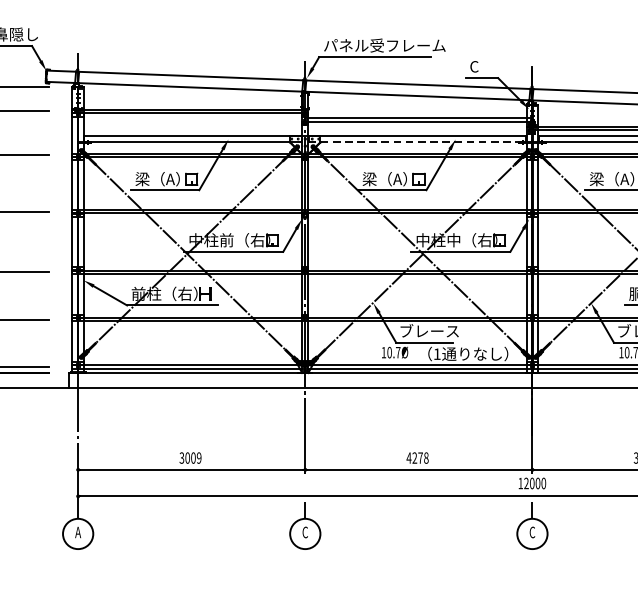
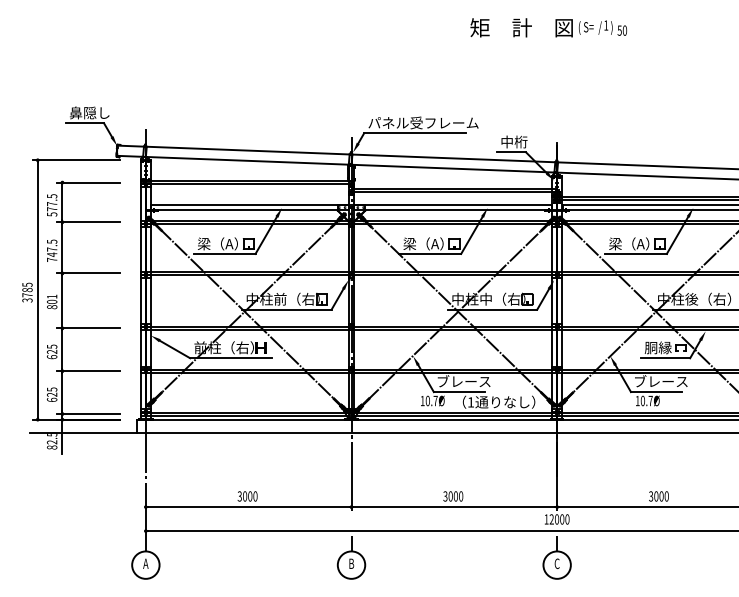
text: (485, 66) -> (514, 141), C -> 中桁
line: (417, 142) -> (453, 210), dashed -> solid
text: (199, 458) -> (255, 496), 3009 -> 3000
text: (417, 458) -> (453, 496), 4278 -> 3000
text: (305, 532) -> (351, 563), C -> B

